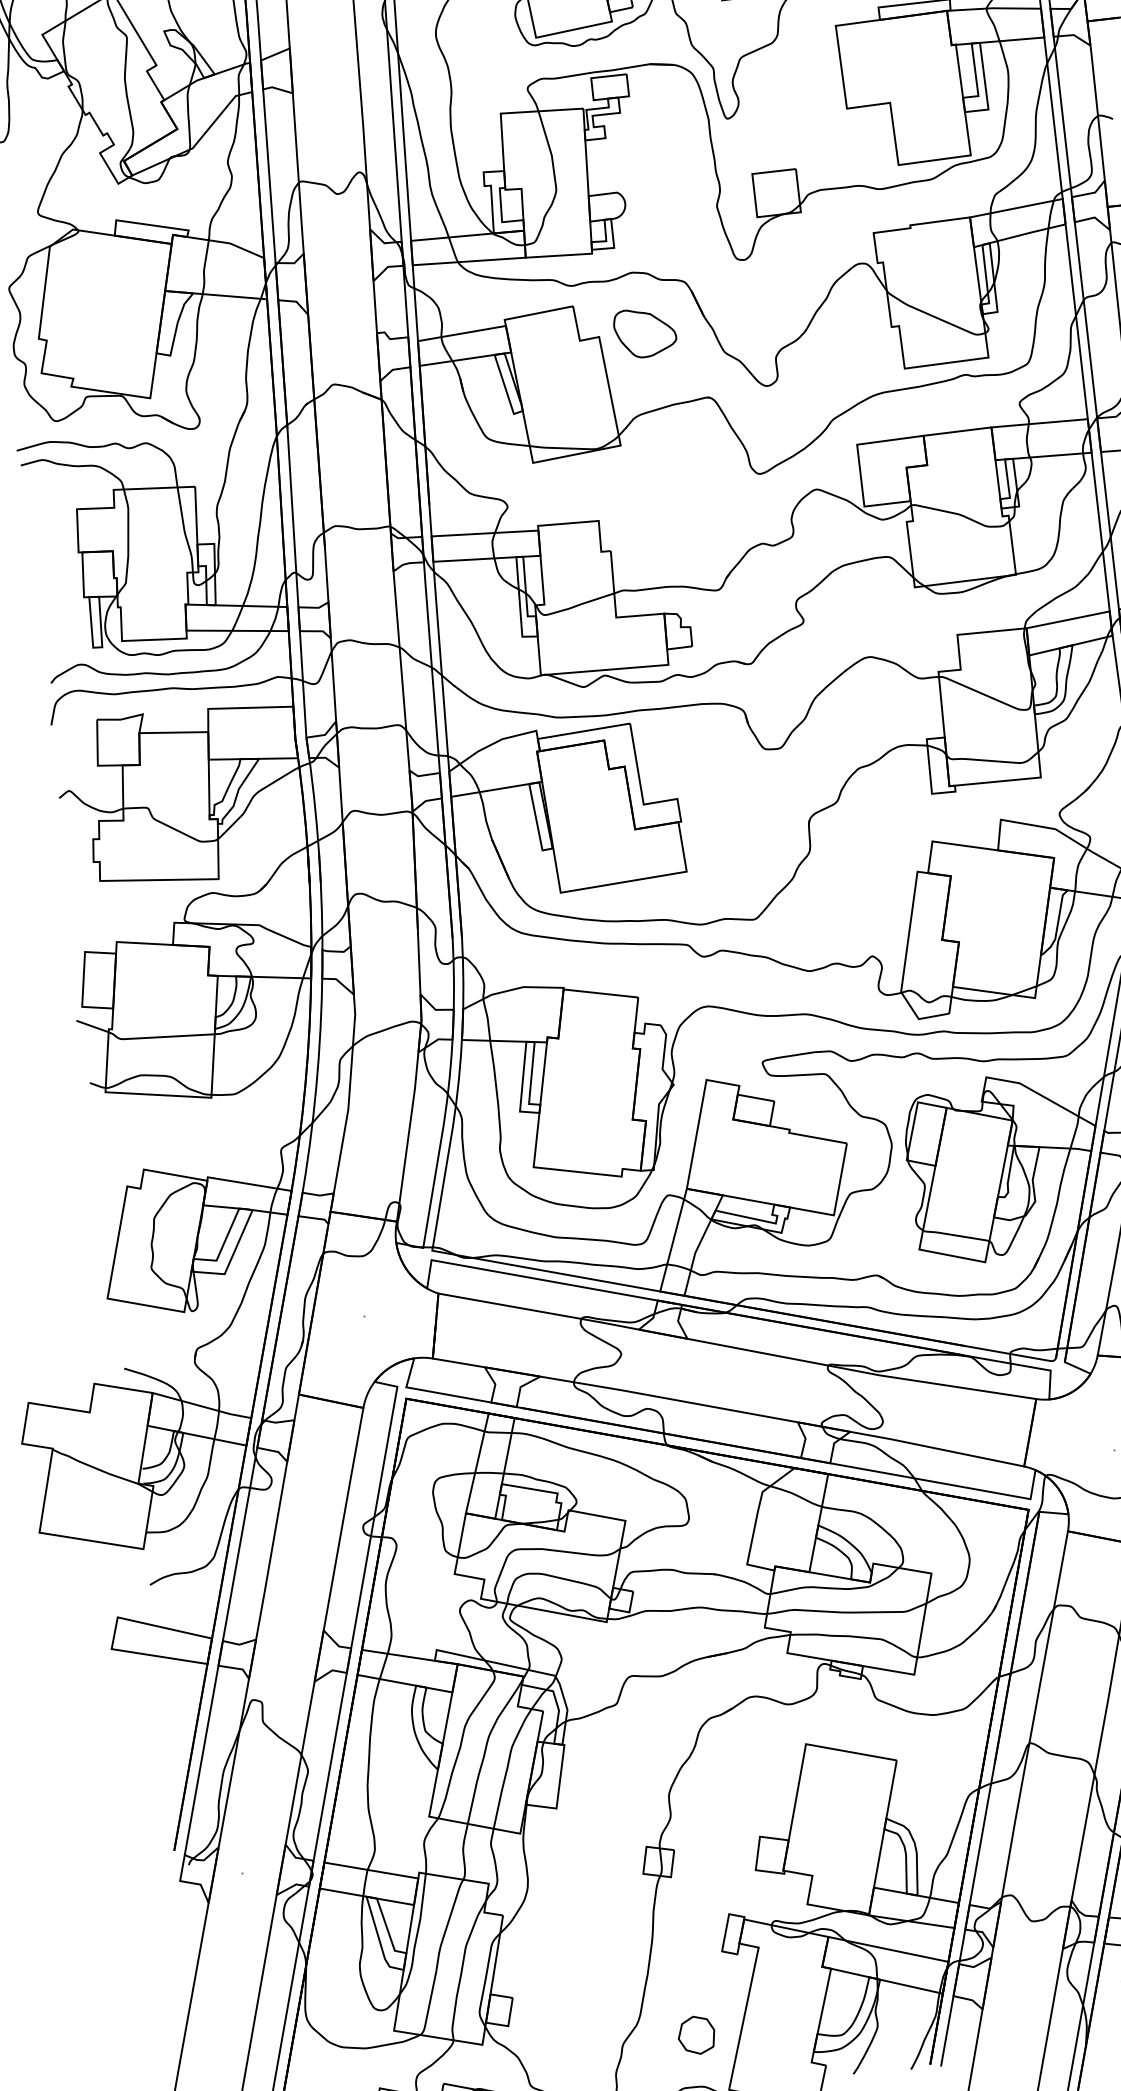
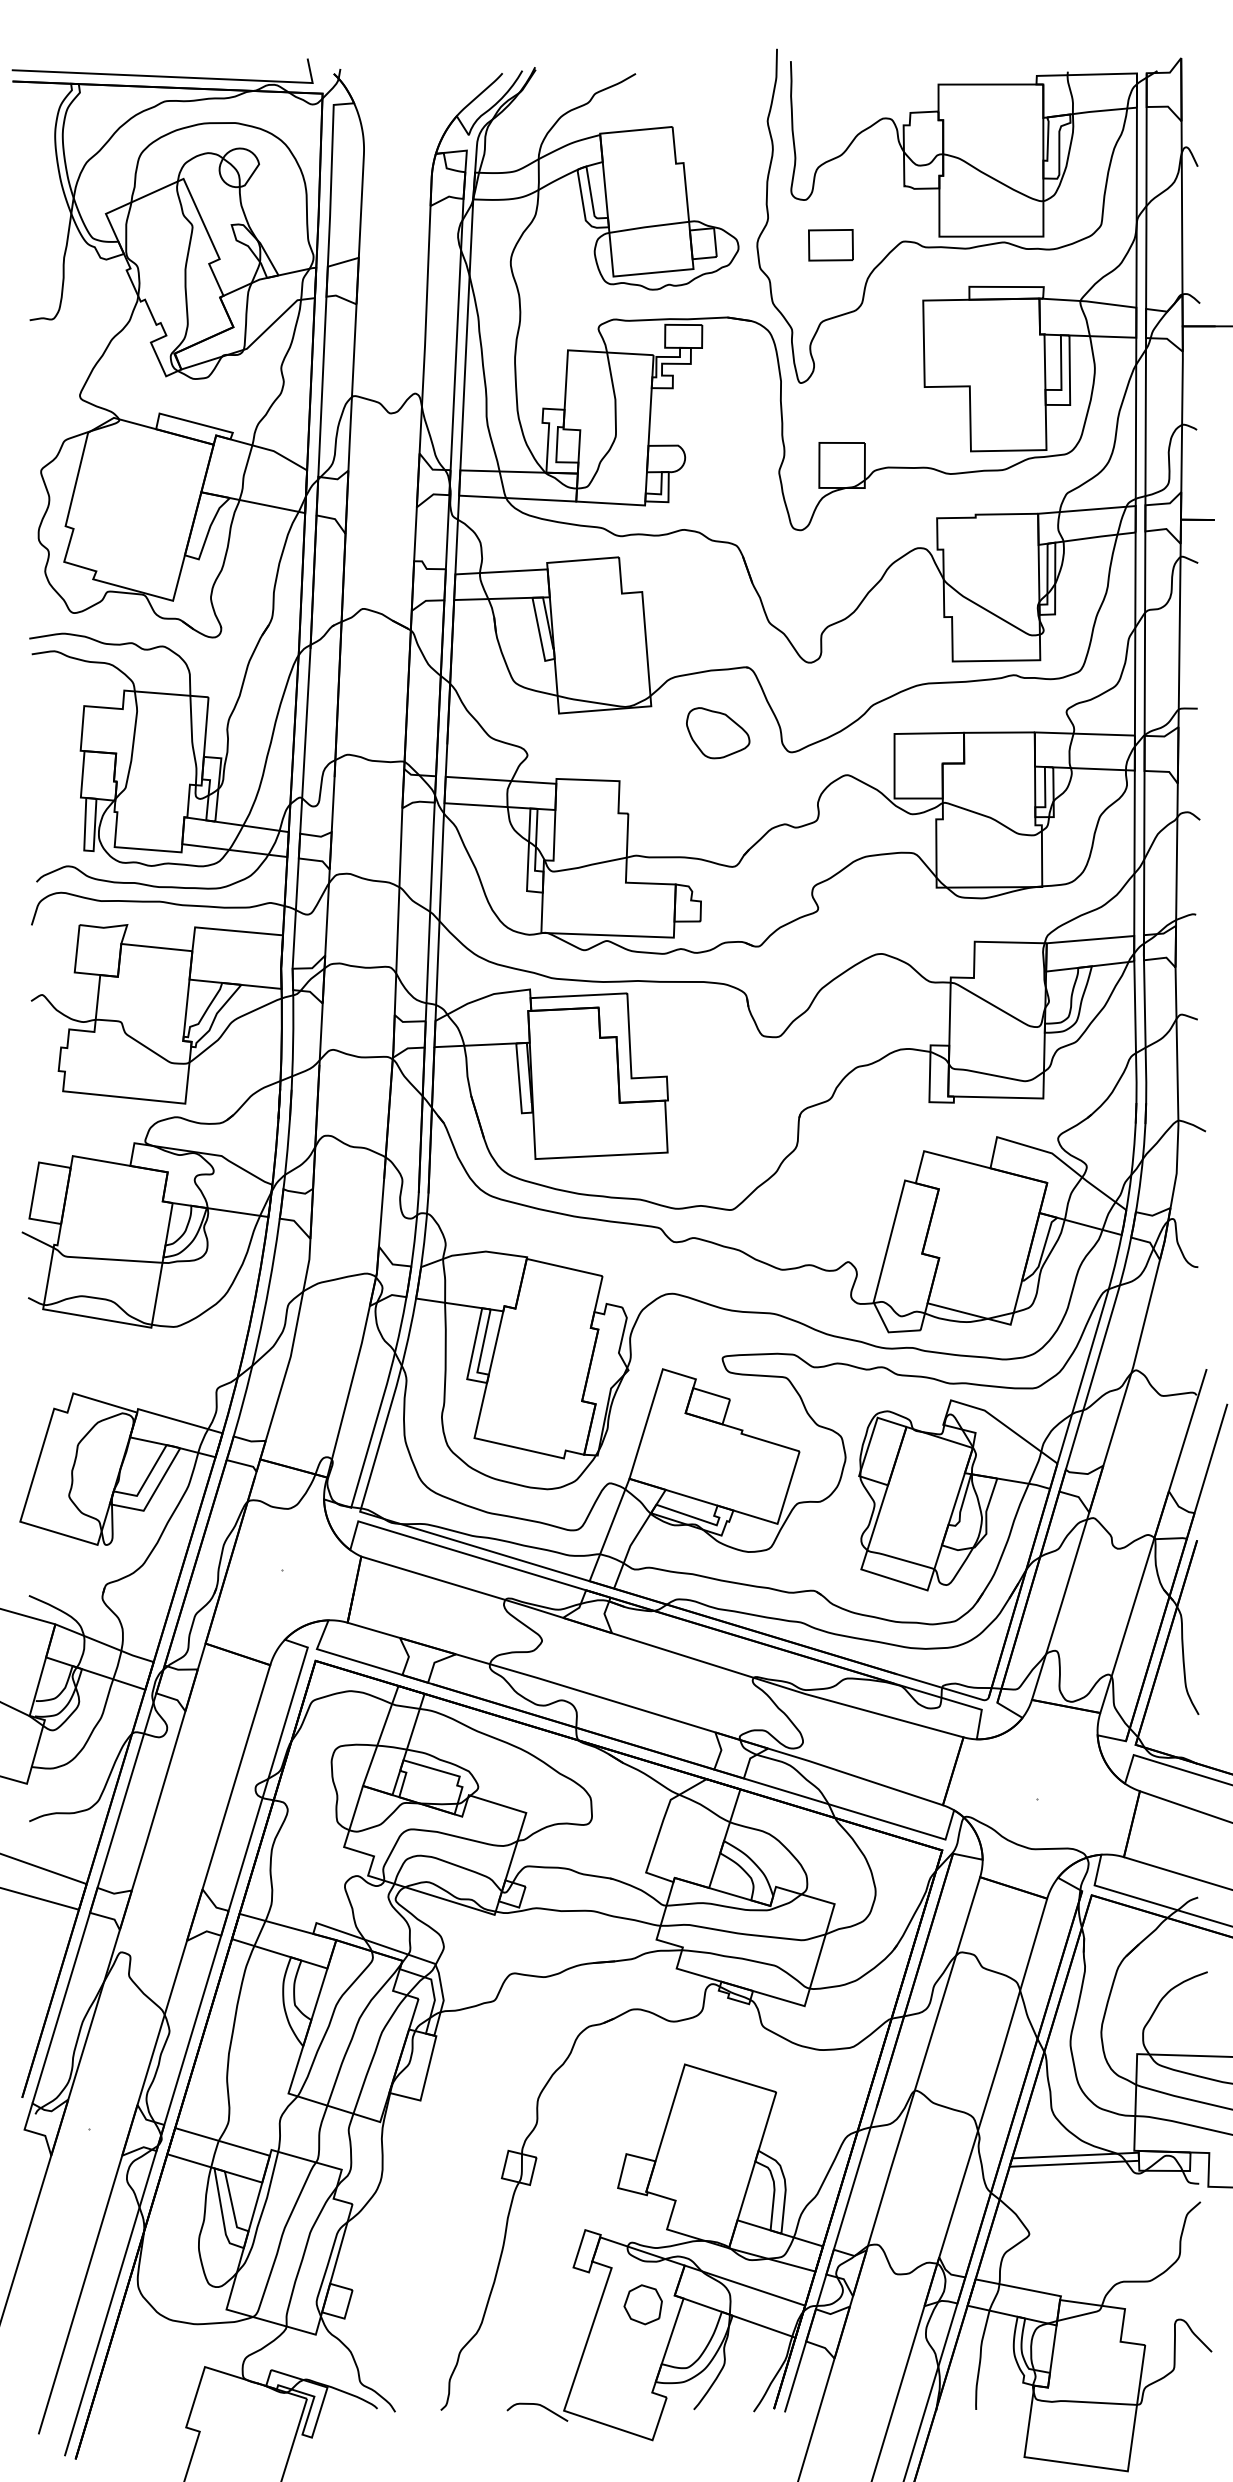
part: (645, 332) -> (718, 733), moved
part: (695, 2035) -> (642, 2304), moved

